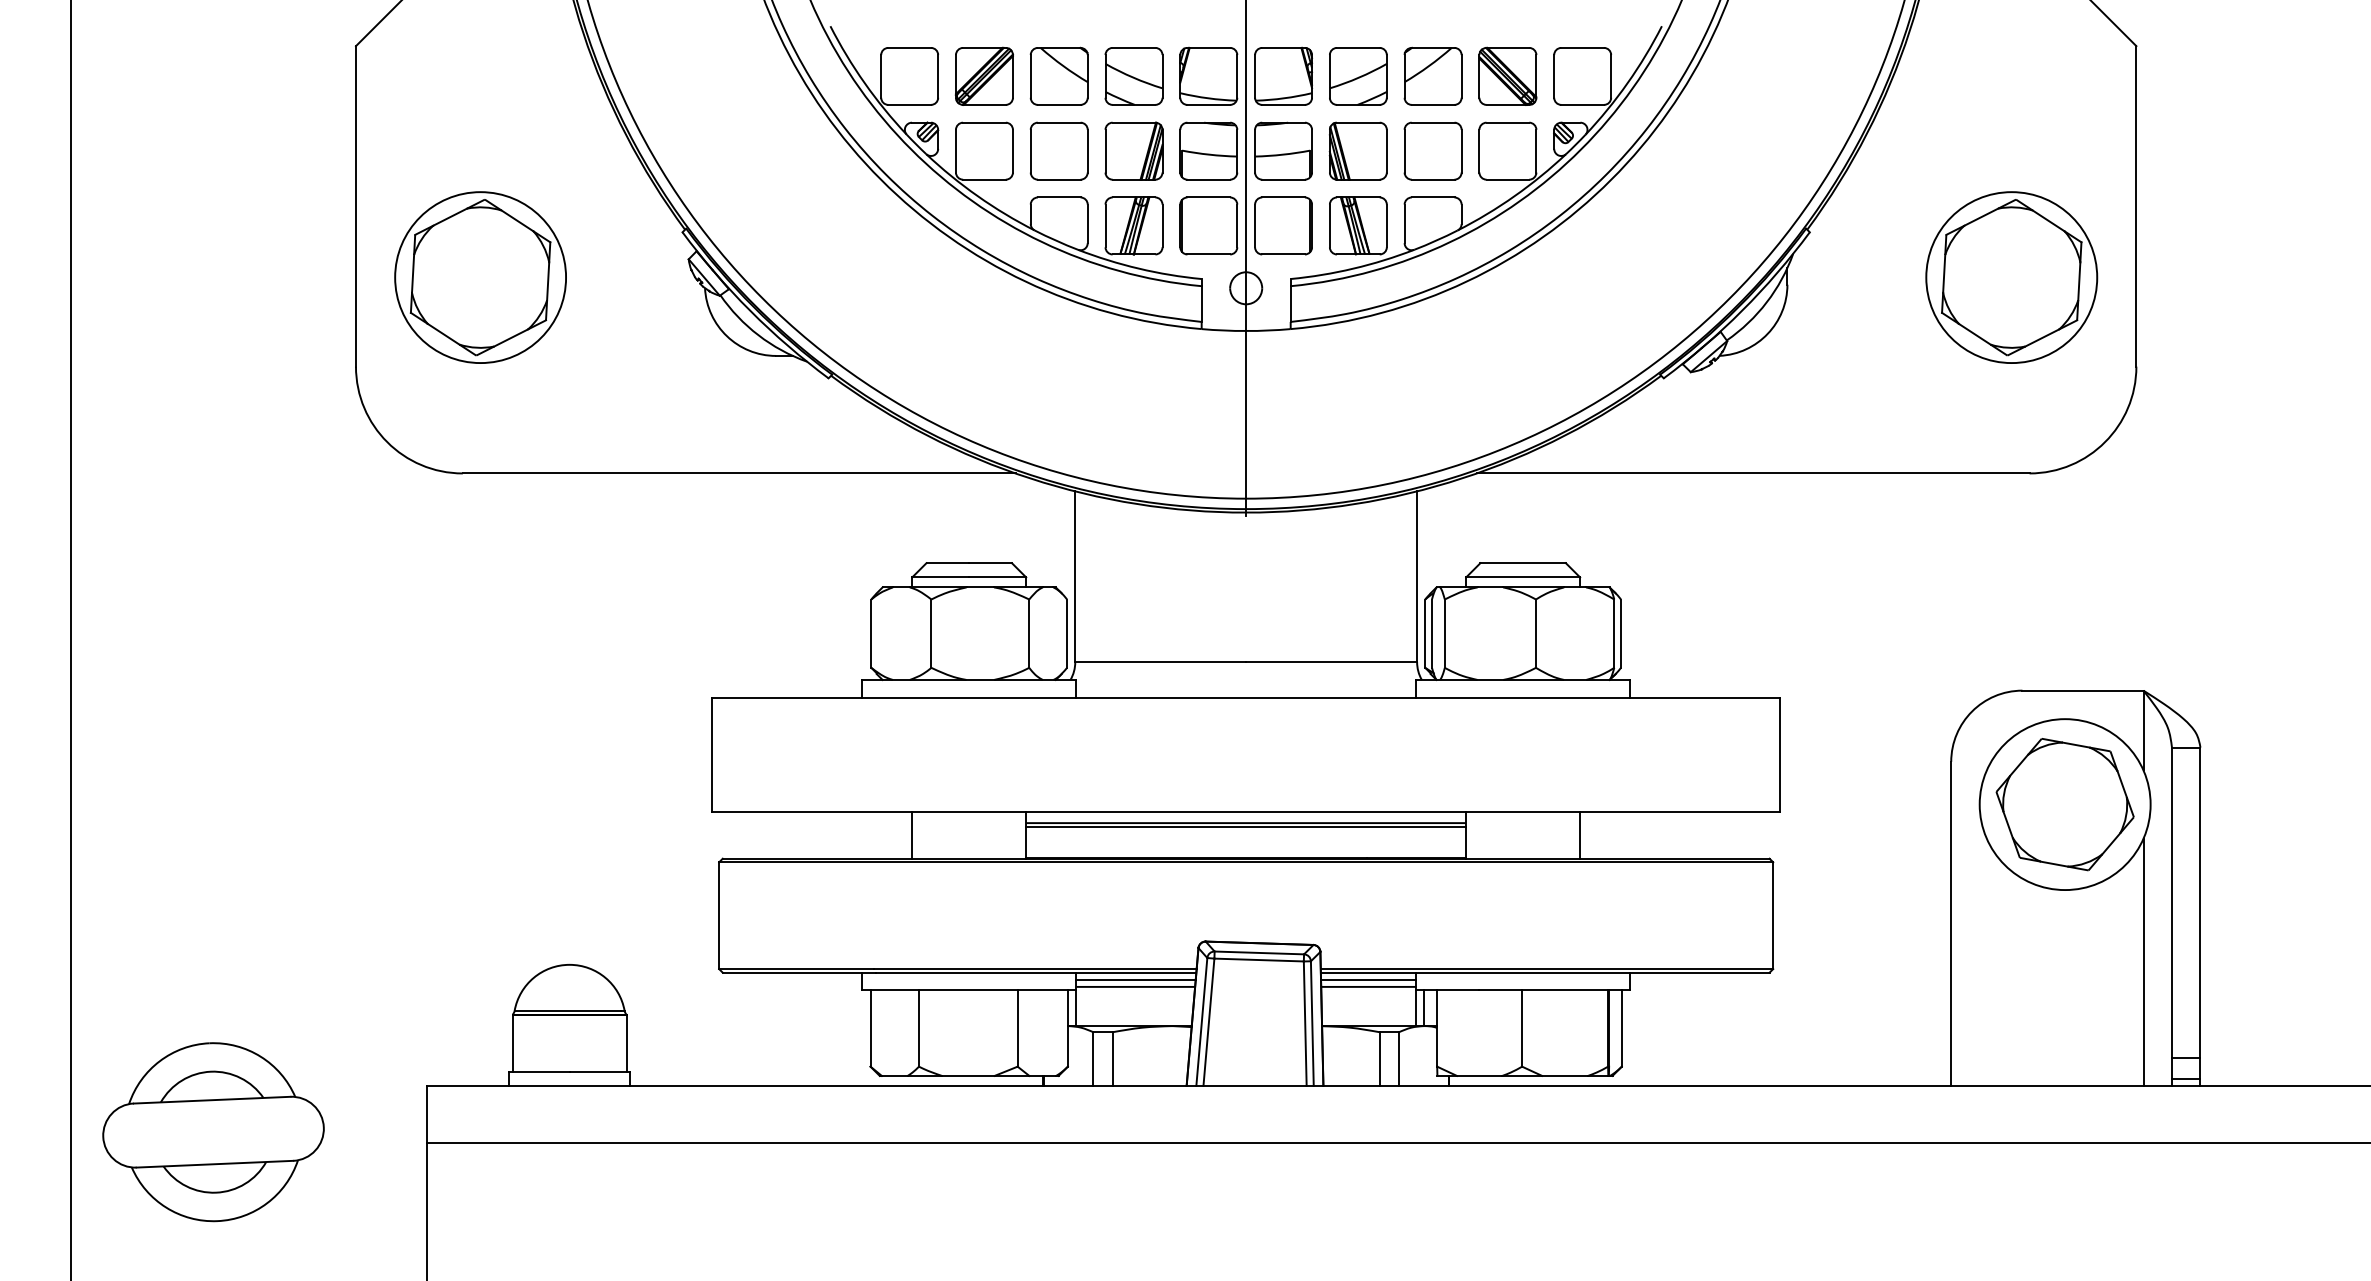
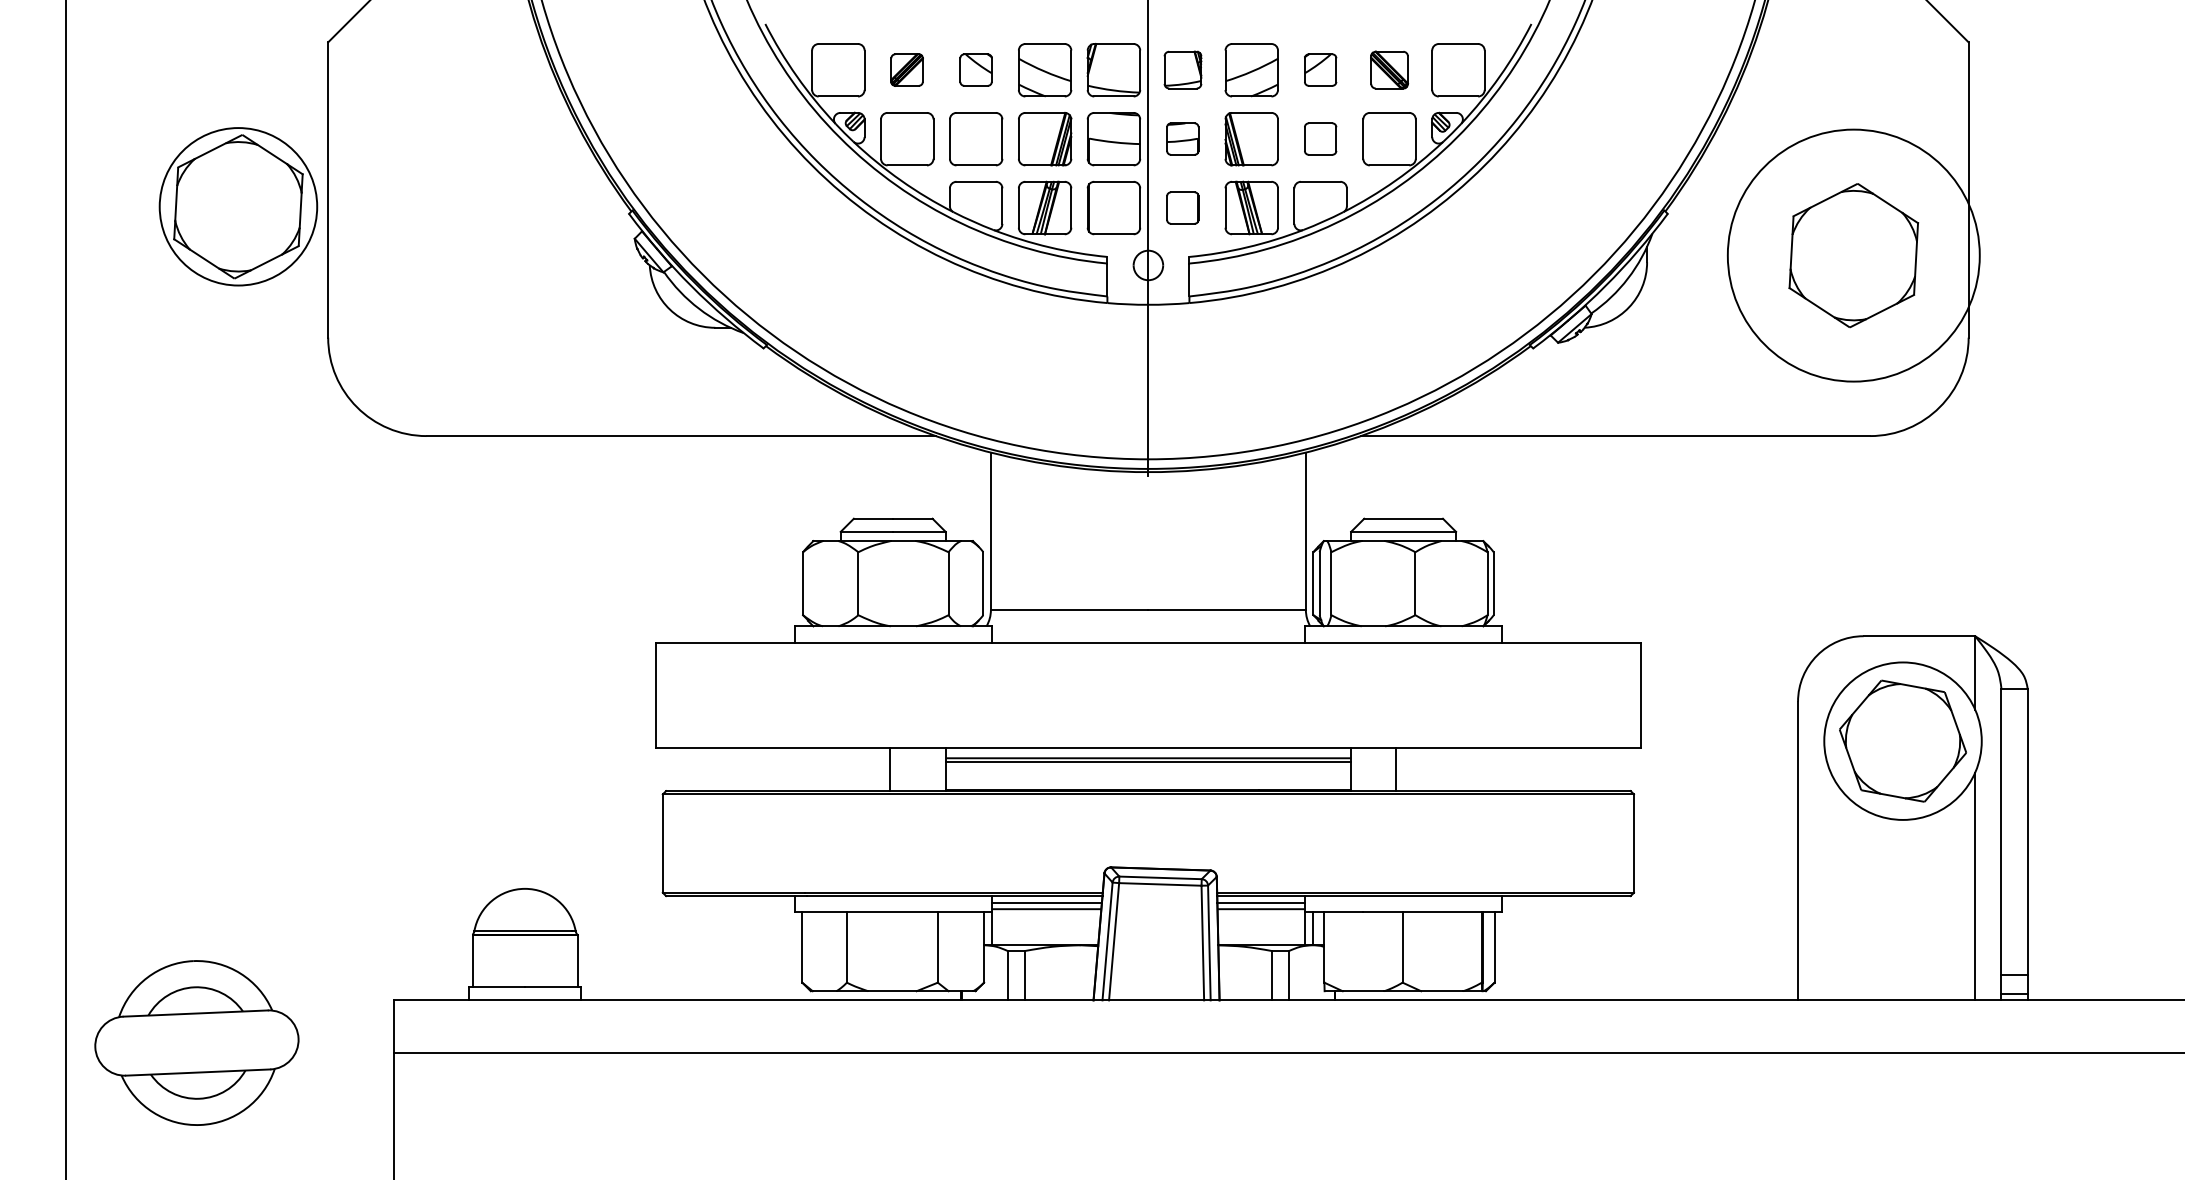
part: (983, 75) -> (906, 69), size x0.6
part: (1058, 75) -> (975, 69), size x0.6
part: (1283, 75) -> (1182, 69), size x0.7
part: (1432, 75) -> (1320, 69), size x0.6
part: (1507, 75) -> (1389, 69), size x0.7
part: (1283, 150) -> (1182, 138), size x0.6
part: (1432, 150) -> (1320, 138), size x0.6
part: (1283, 225) -> (1182, 207), size x0.6
part: (480, 277) -> (238, 206), moved
circle: (2011, 277) -> (1853, 255), size x1.6
line: (912, 834) -> (890, 768), moved
line: (1580, 834) -> (1396, 768), moved

